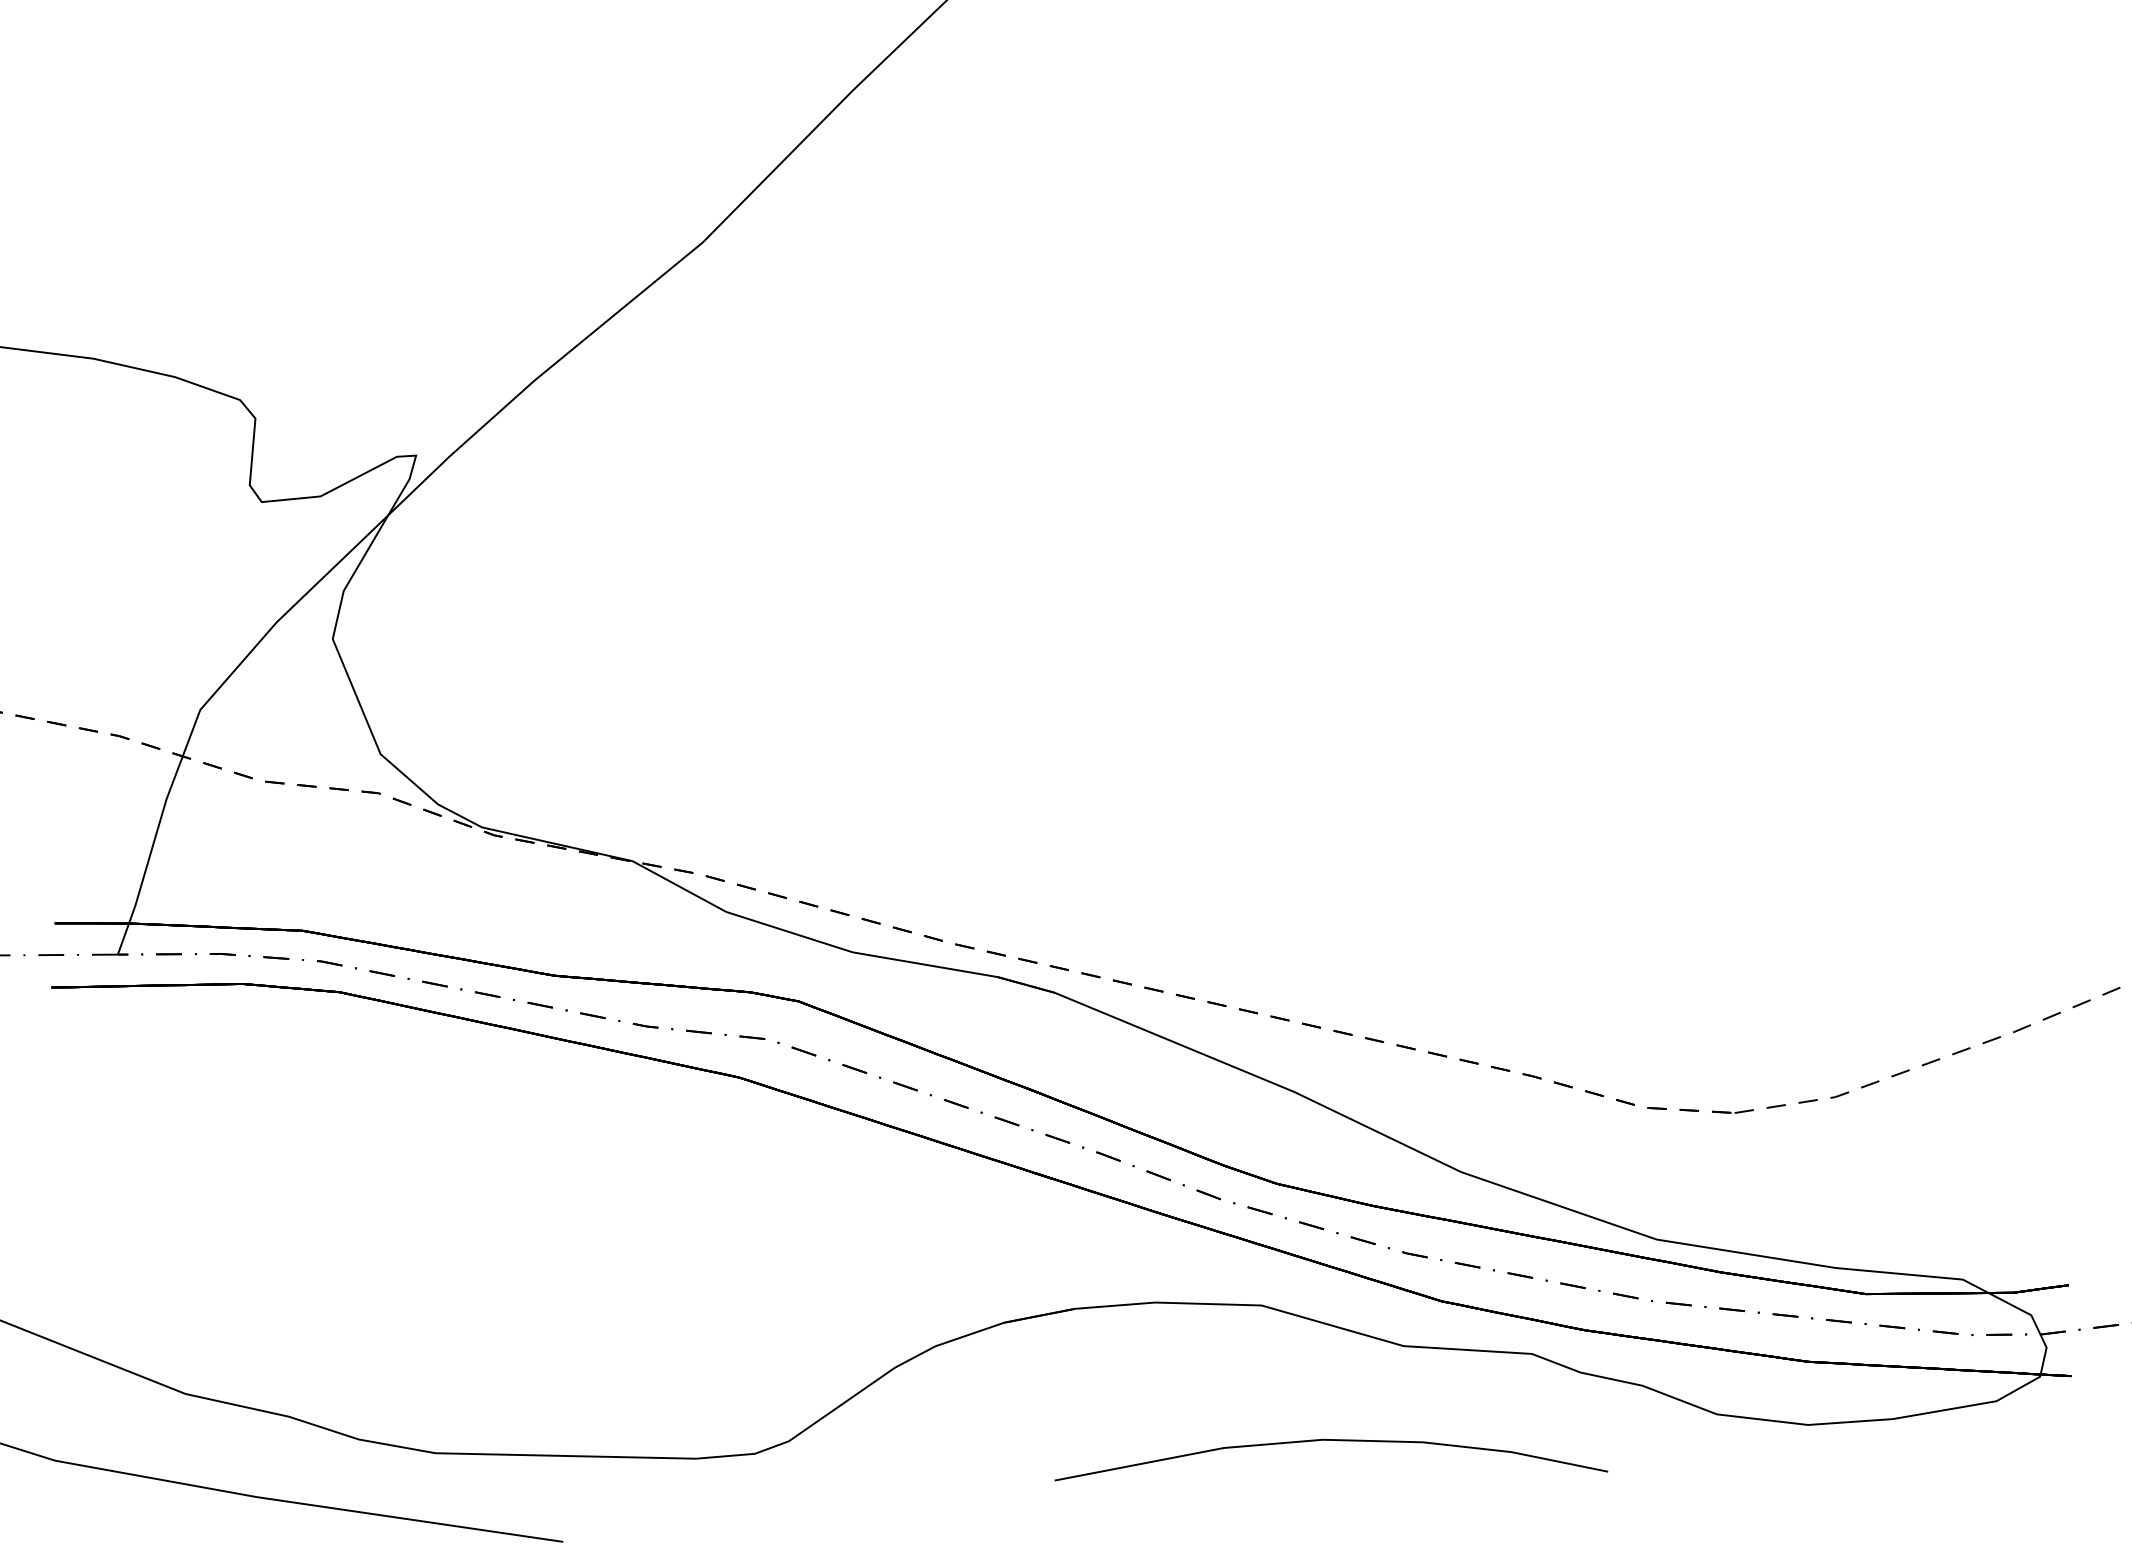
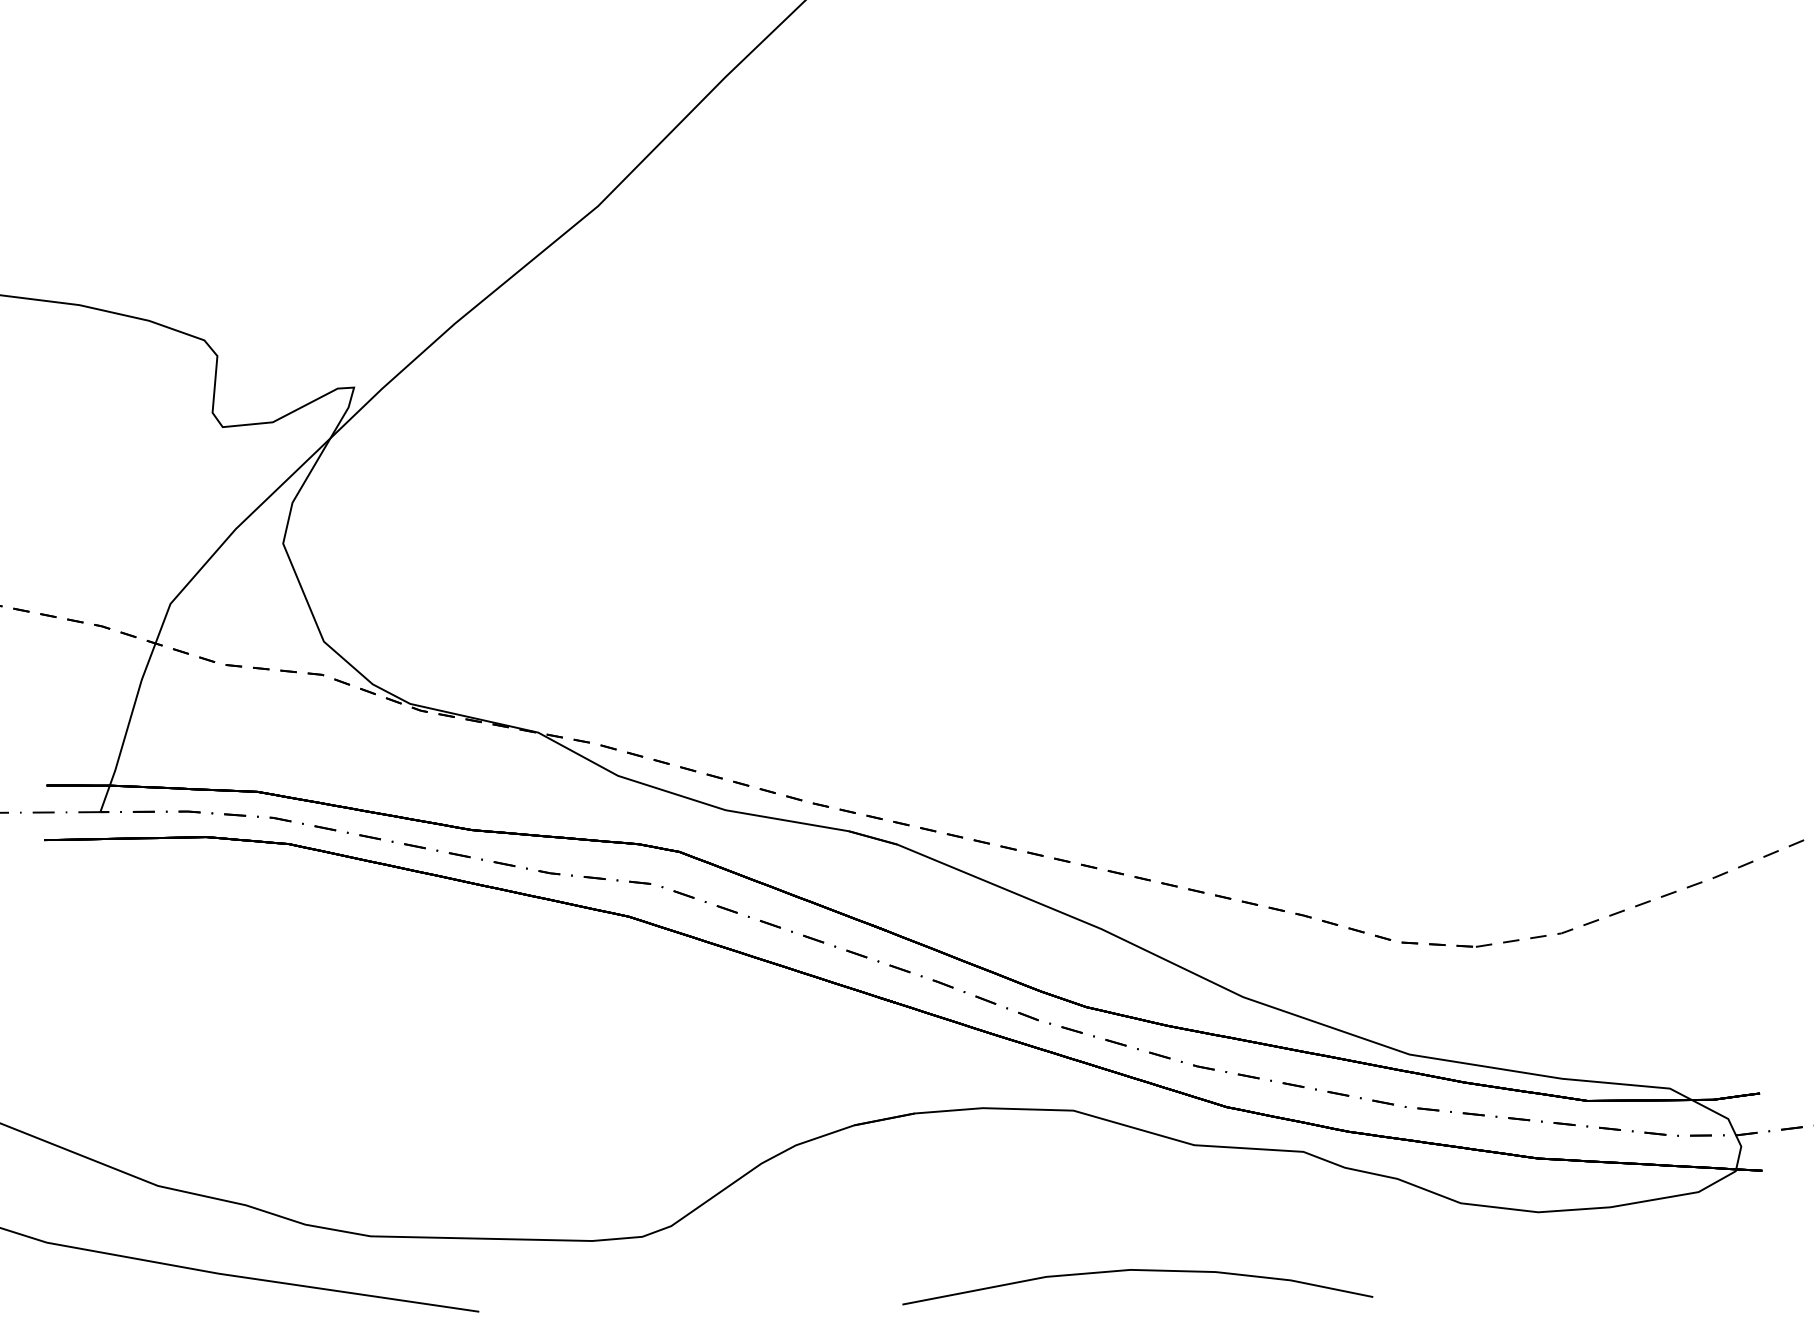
curve: (1335, 1441) -> (1141, 1271), moved

